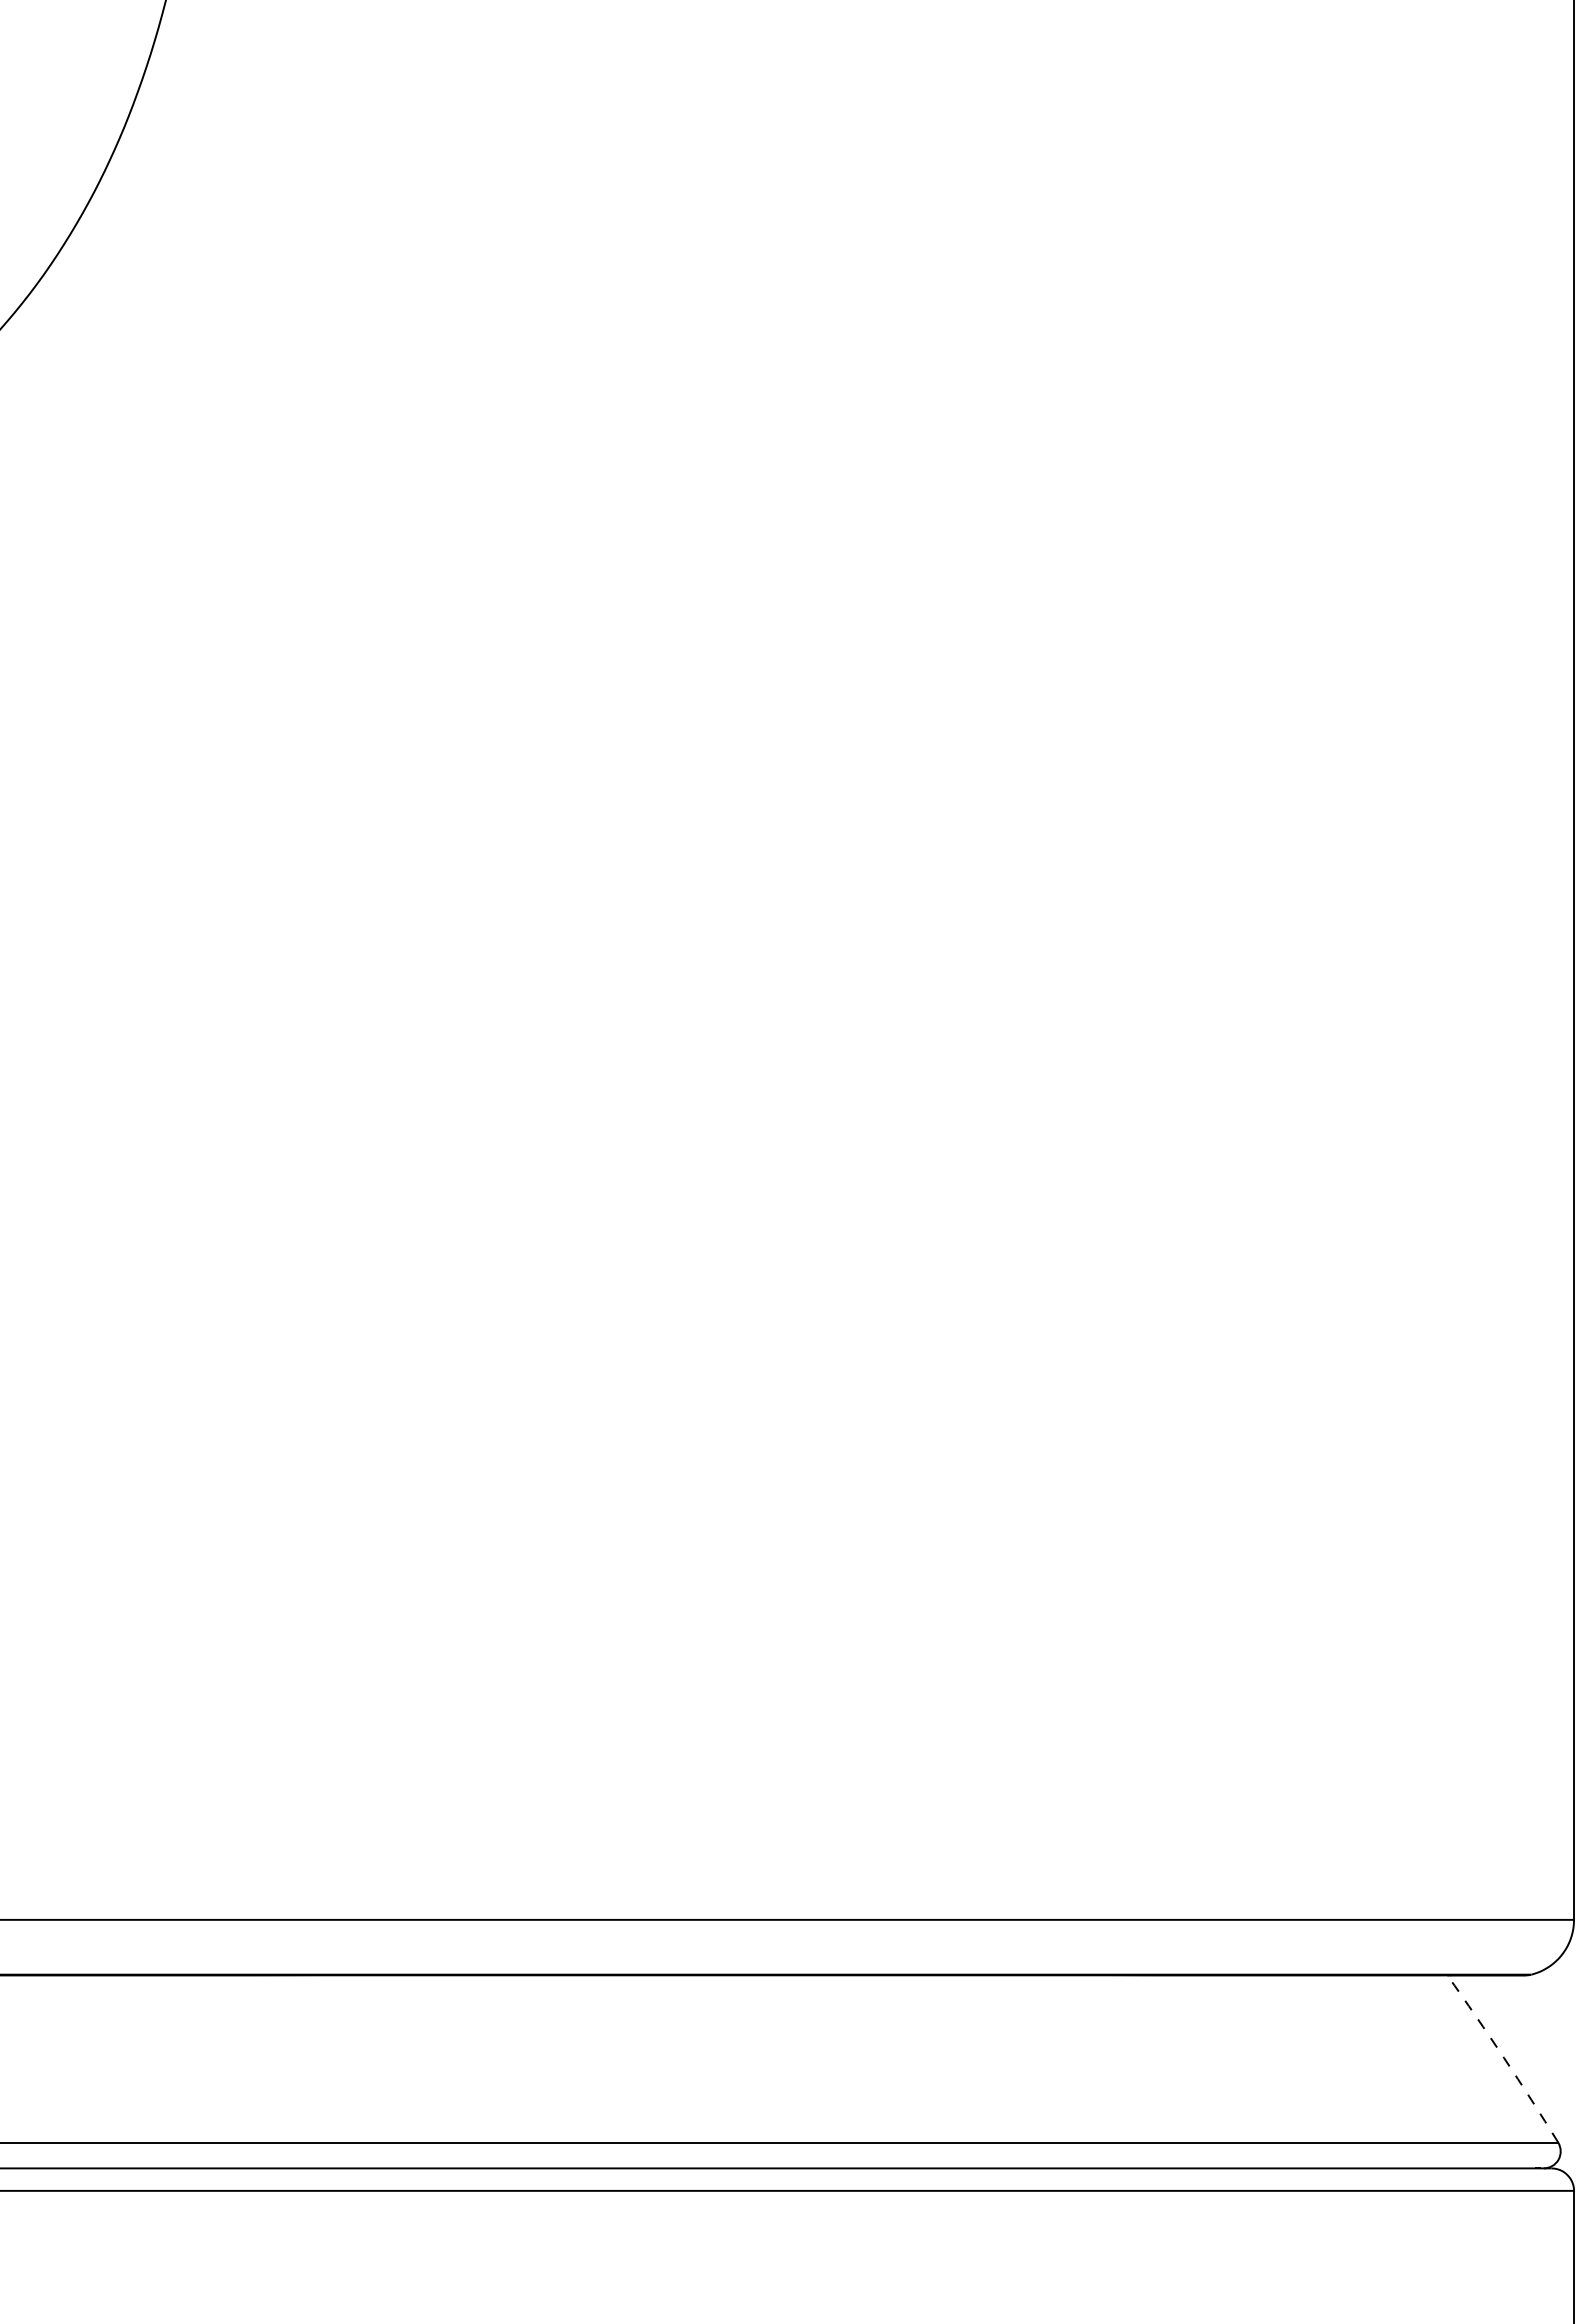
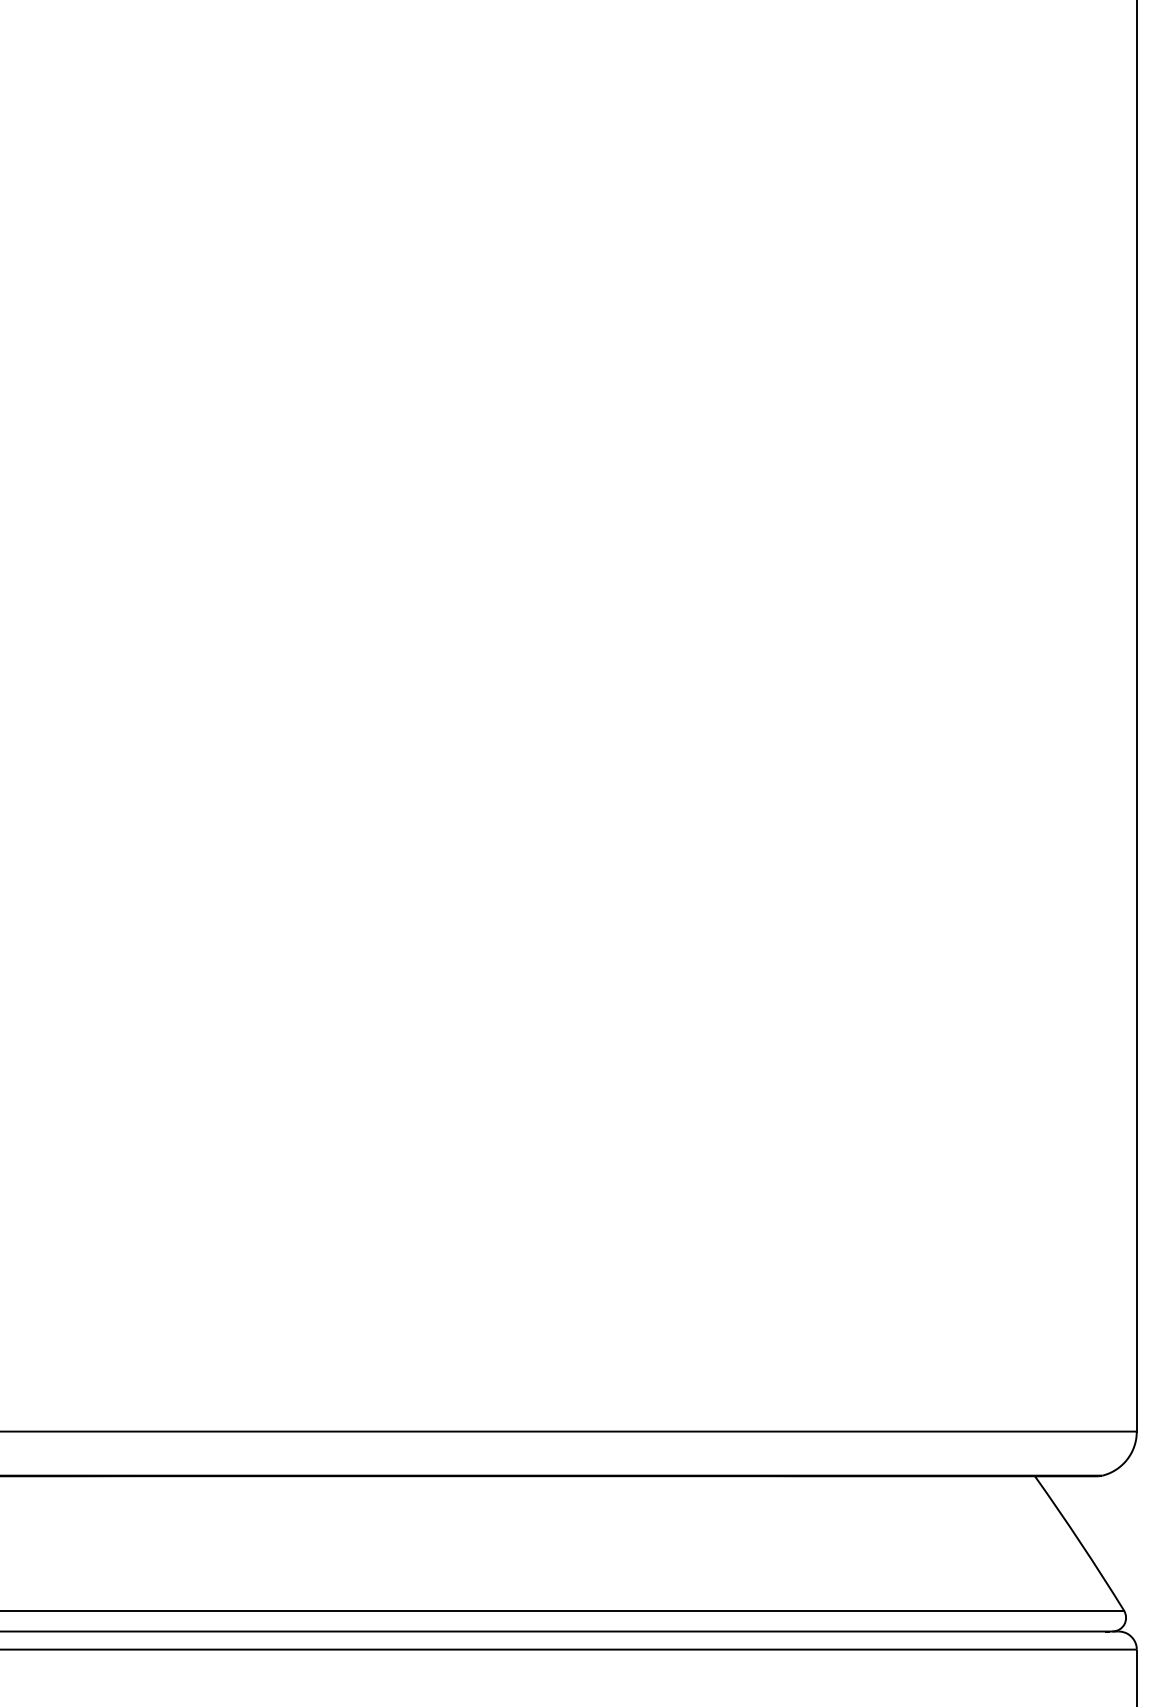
arc: (1504, 2058) -> (1080, 1543), dashed -> solid

